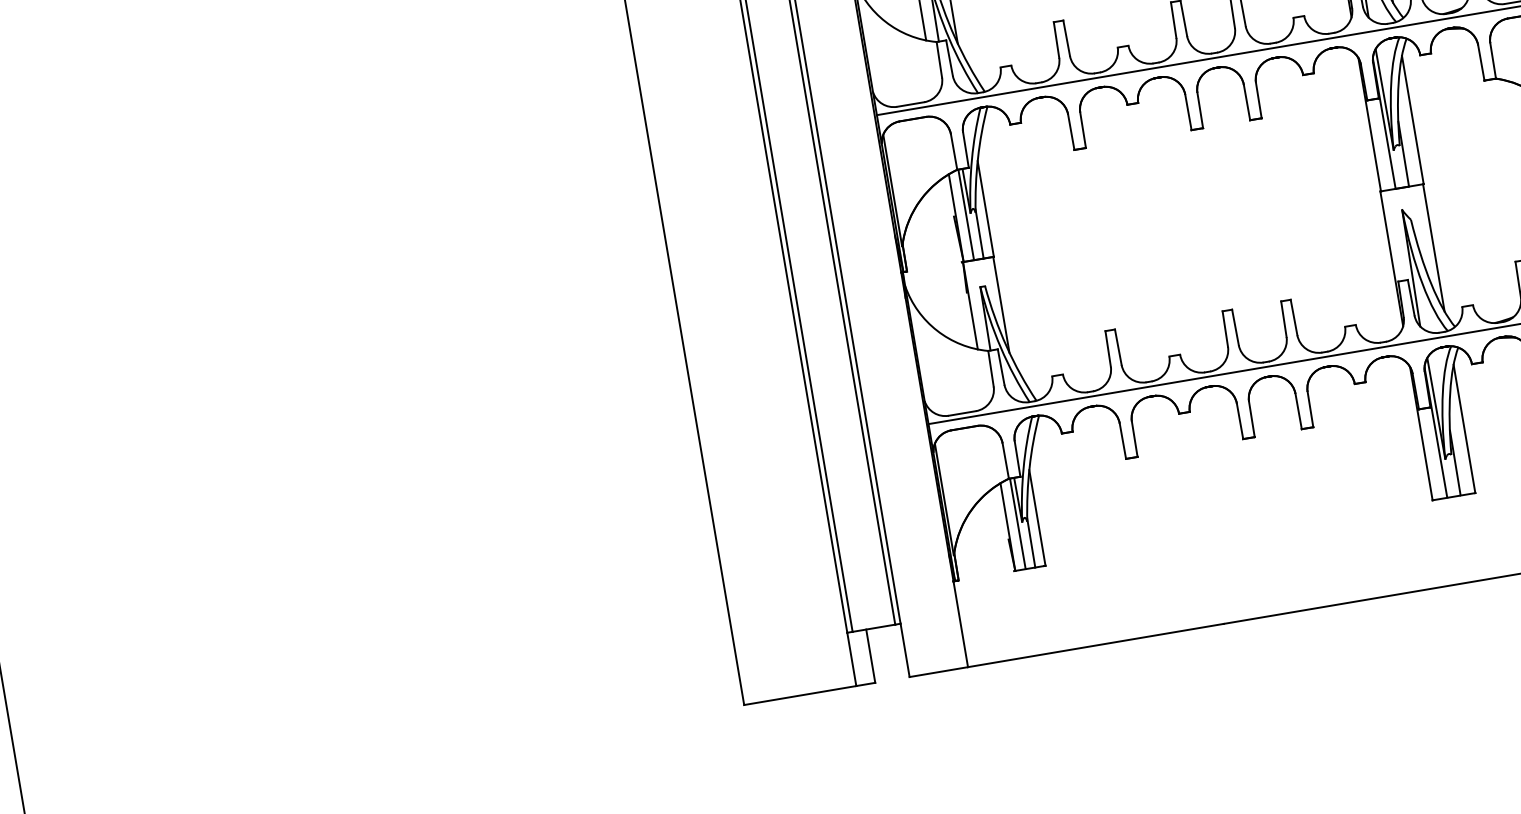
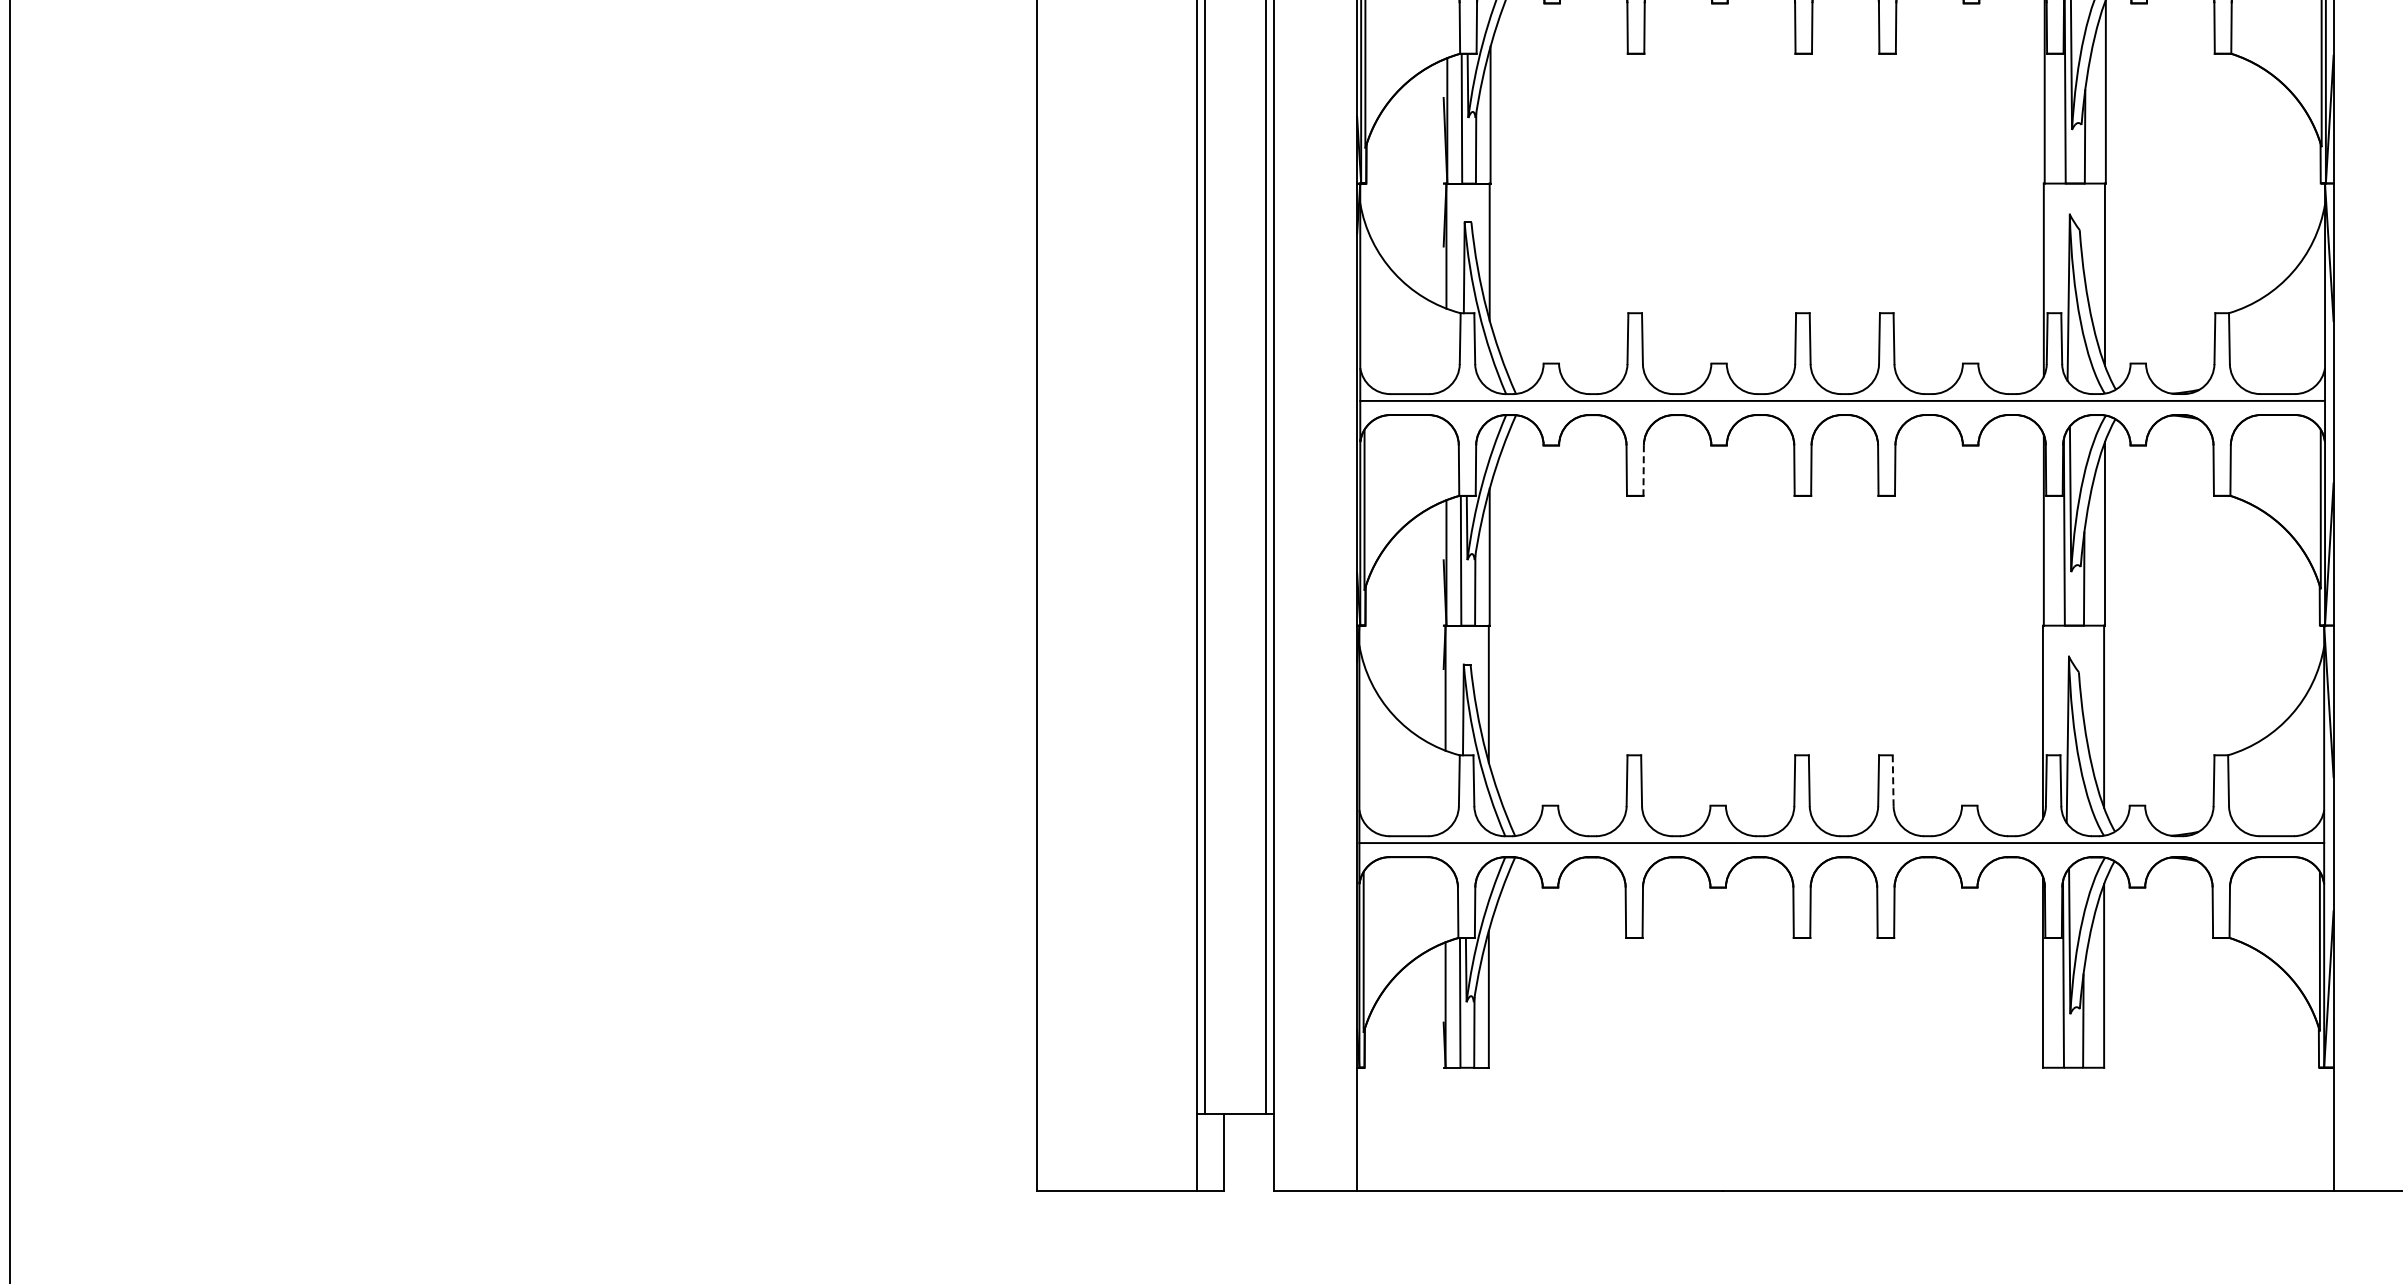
line: (1083, 130) -> (1643, 471), solid -> dashed
line: (1294, 317) -> (1893, 781), solid -> dashed

